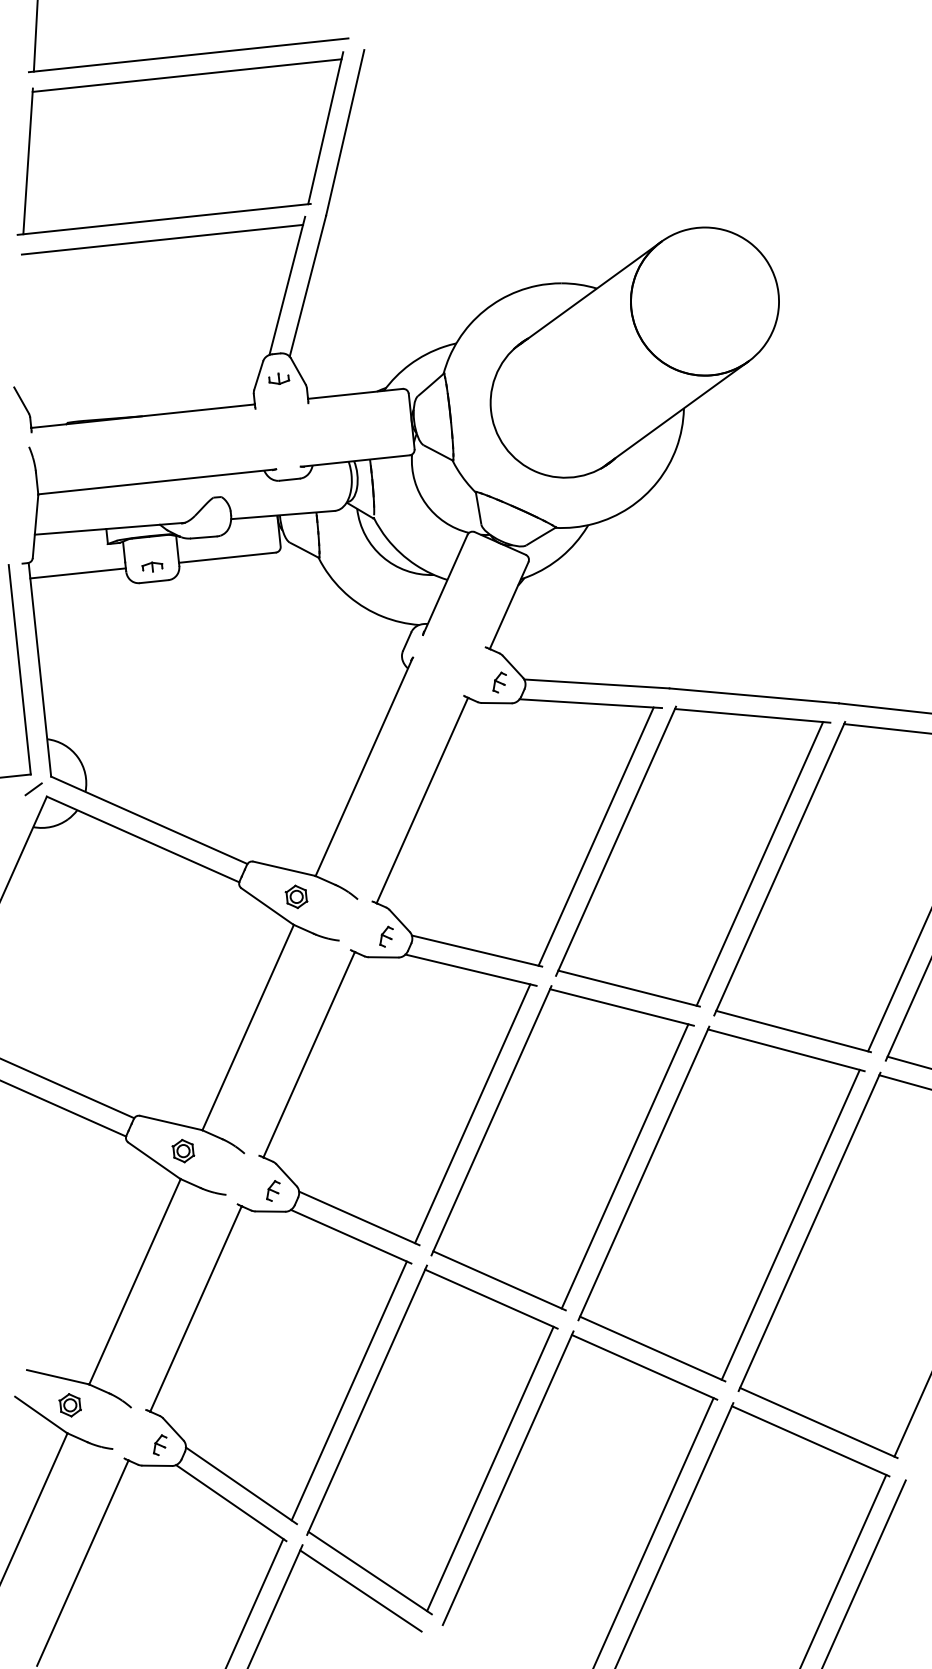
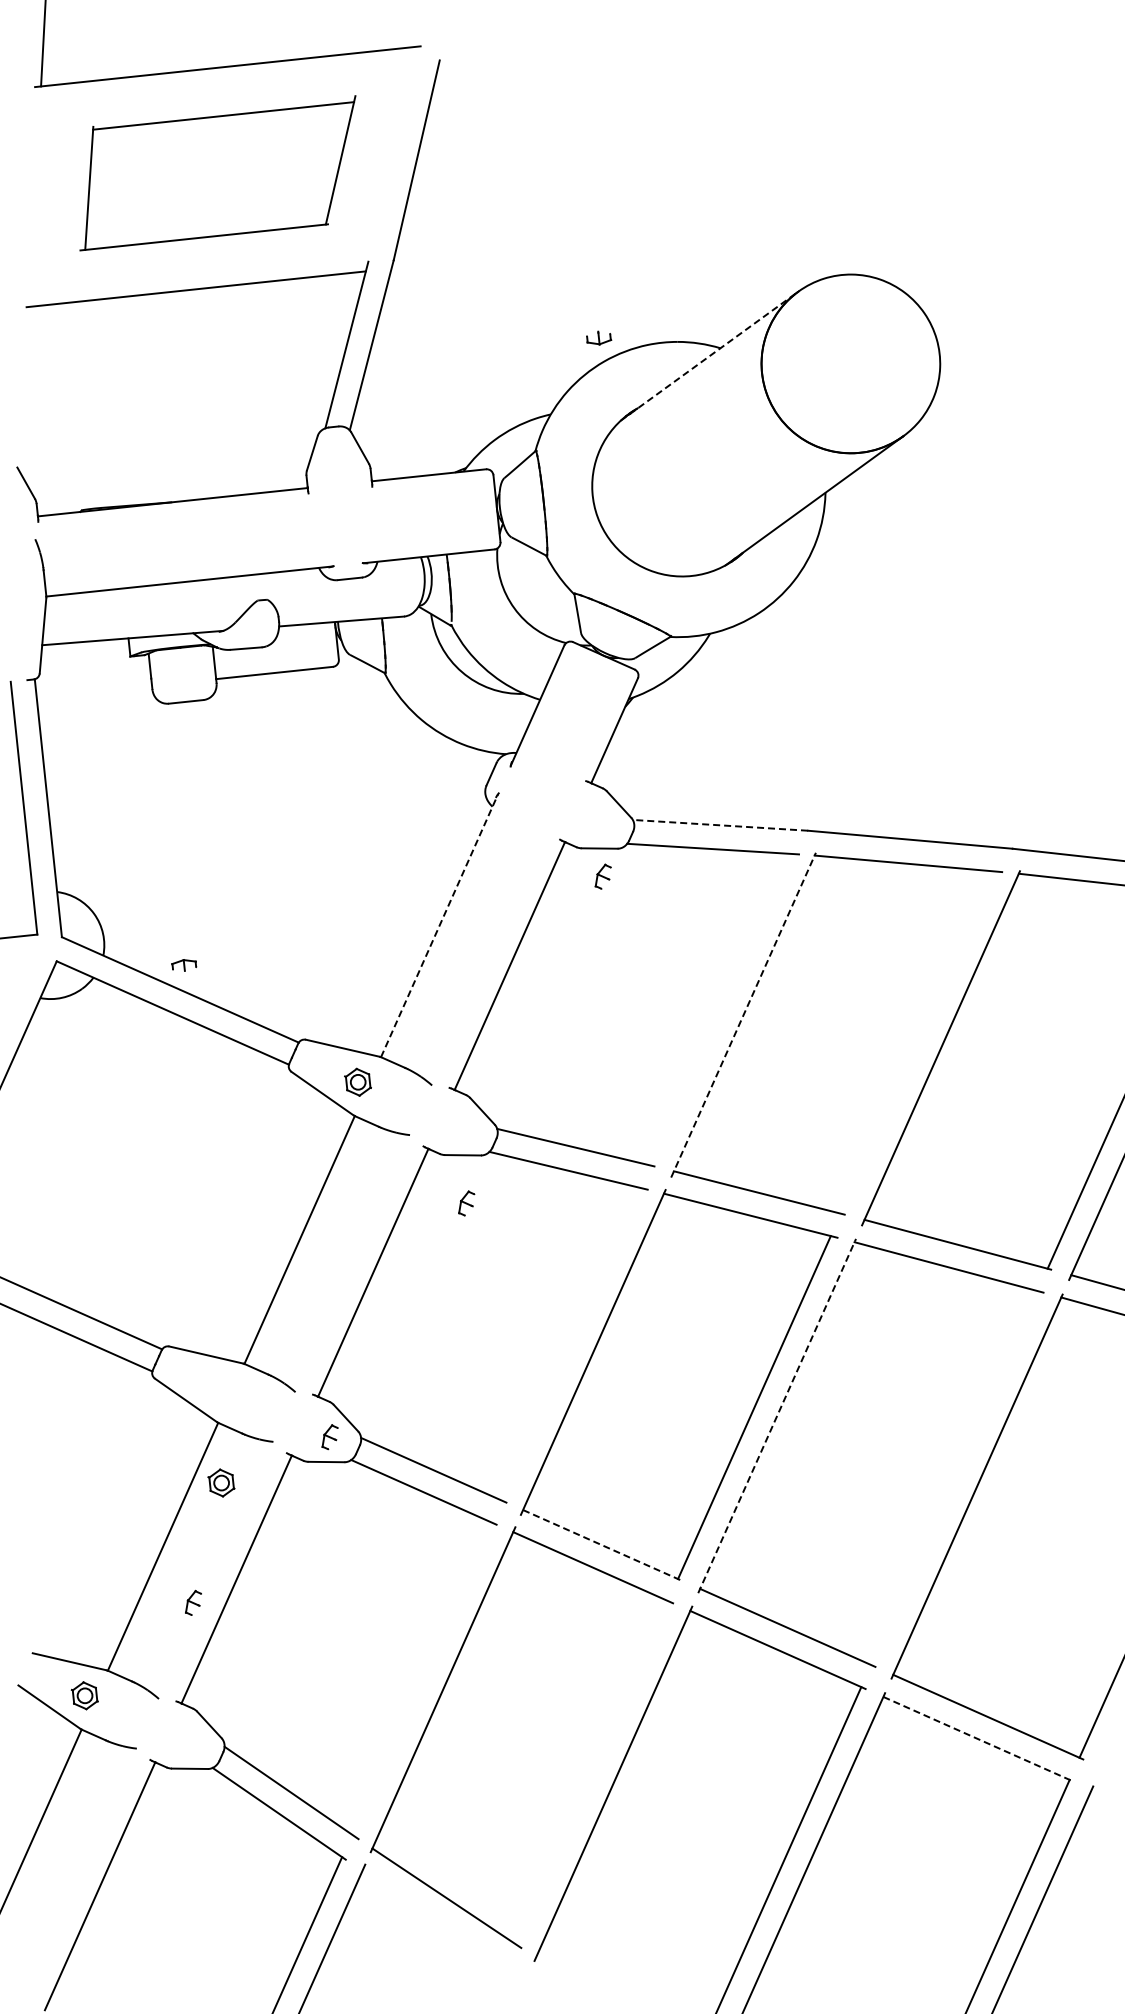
part: (180, 143) -> (217, 173), size x0.7
line: (587, 295) -> (709, 356), solid -> dashed
part: (279, 378) -> (599, 337), moved
part: (152, 567) -> (184, 965), moved
line: (78, 573) -> (94, 691), removed
part: (499, 682) -> (602, 876), moved
line: (596, 684) -> (720, 825), solid -> dashed
line: (364, 766) -> (439, 925), solid -> dashed
line: (33, 789) -> (40, 952), removed
line: (596, 836) -> (719, 1009), removed
line: (615, 841) -> (743, 1015), solid -> dashed
line: (759, 863) -> (916, 1042), removed
part: (386, 936) -> (466, 1203), moved
line: (472, 1113) -> (570, 1343), removed
part: (183, 1150) -> (221, 1482), moved
line: (644, 1173) -> (777, 1416), solid -> dashed
line: (790, 1225) -> (954, 1478), removed
line: (499, 1280) -> (603, 1545), solid -> dashed
line: (349, 1390) -> (421, 1678), removed
line: (810, 1441) -> (978, 1739), solid -> dashed
part: (160, 1444) -> (193, 1602), moved
line: (490, 1468) -> (591, 1772), removed
line: (360, 1590) -> (435, 1919), removed

